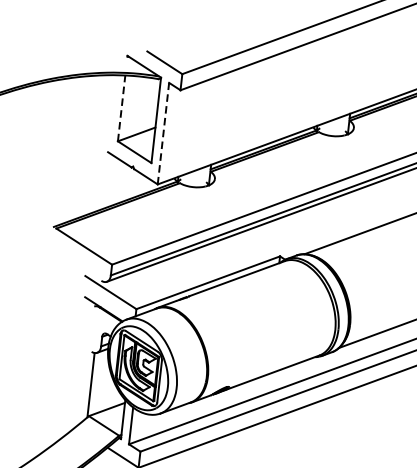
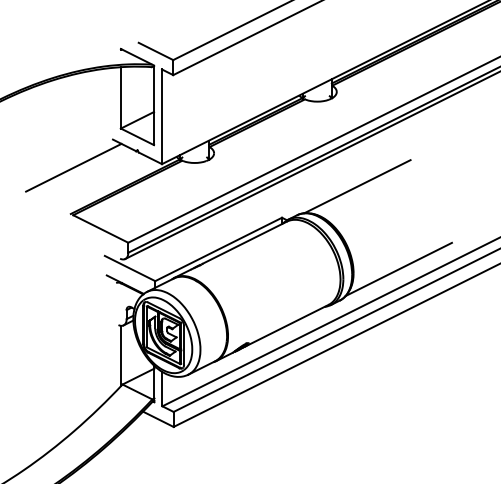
line: (121, 107) -> (120, 97), dashed -> solid
line: (163, 133) -> (162, 116), dashed -> solid
line: (62, 177) -> (73, 167), added

